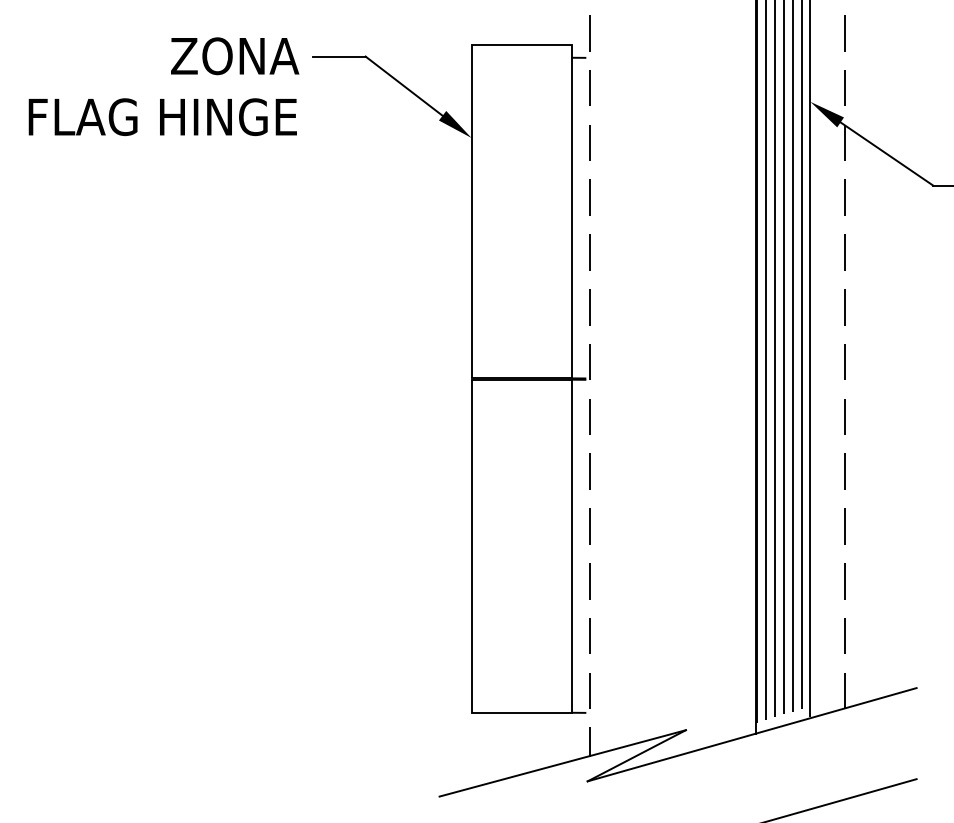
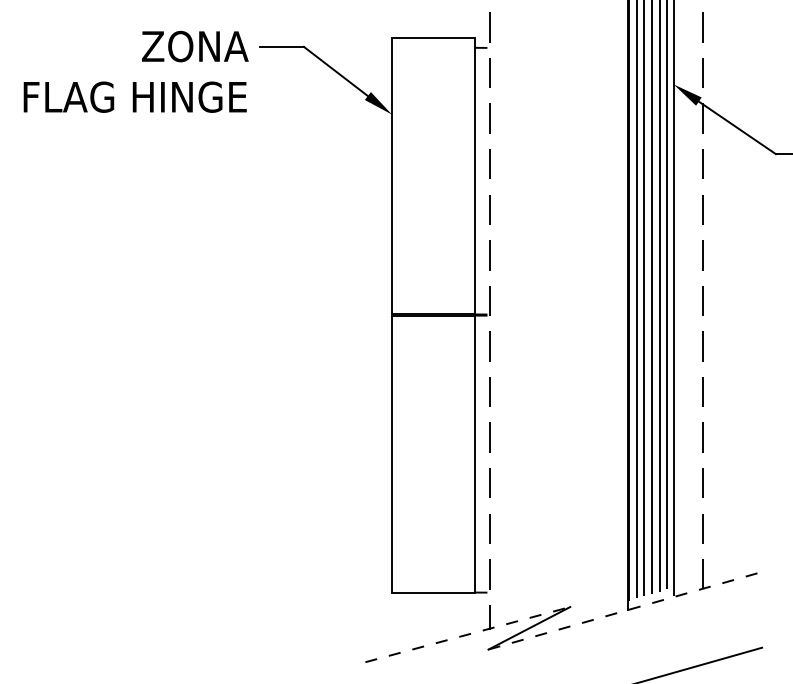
line: (752, 734) -> (625, 610), solid -> dashed
line: (563, 763) -> (468, 634), solid -> dashed

